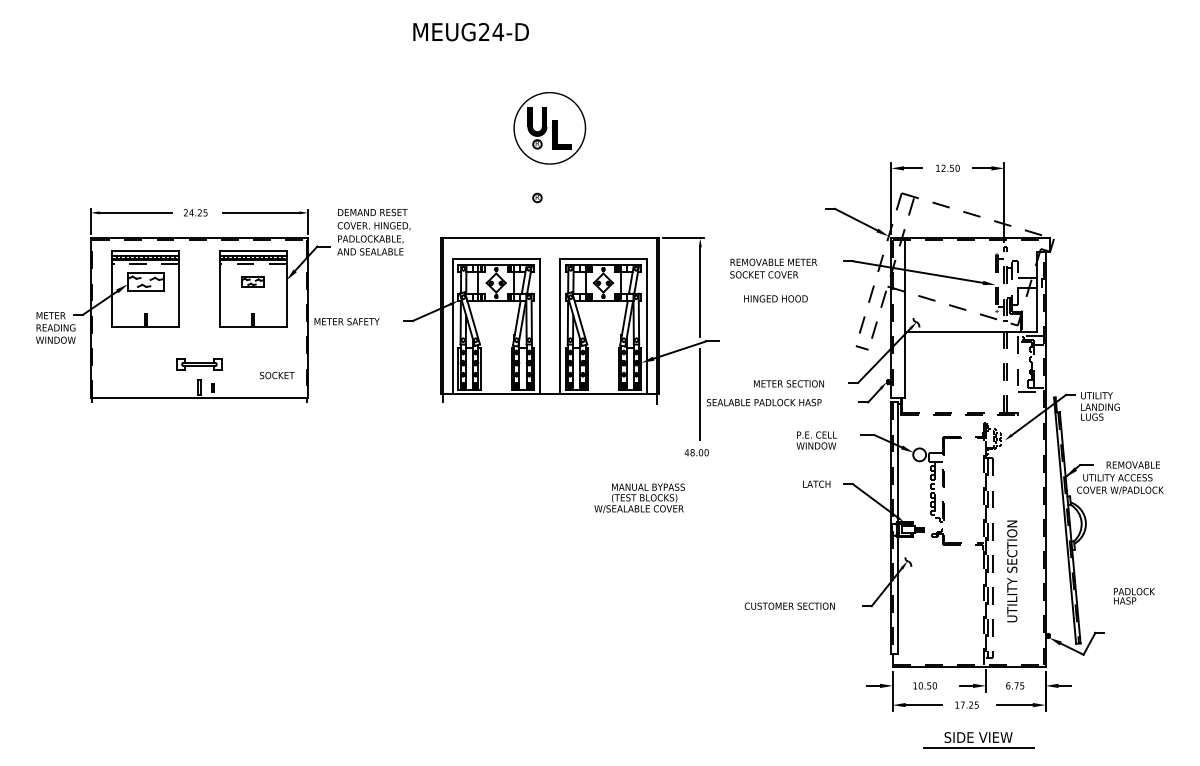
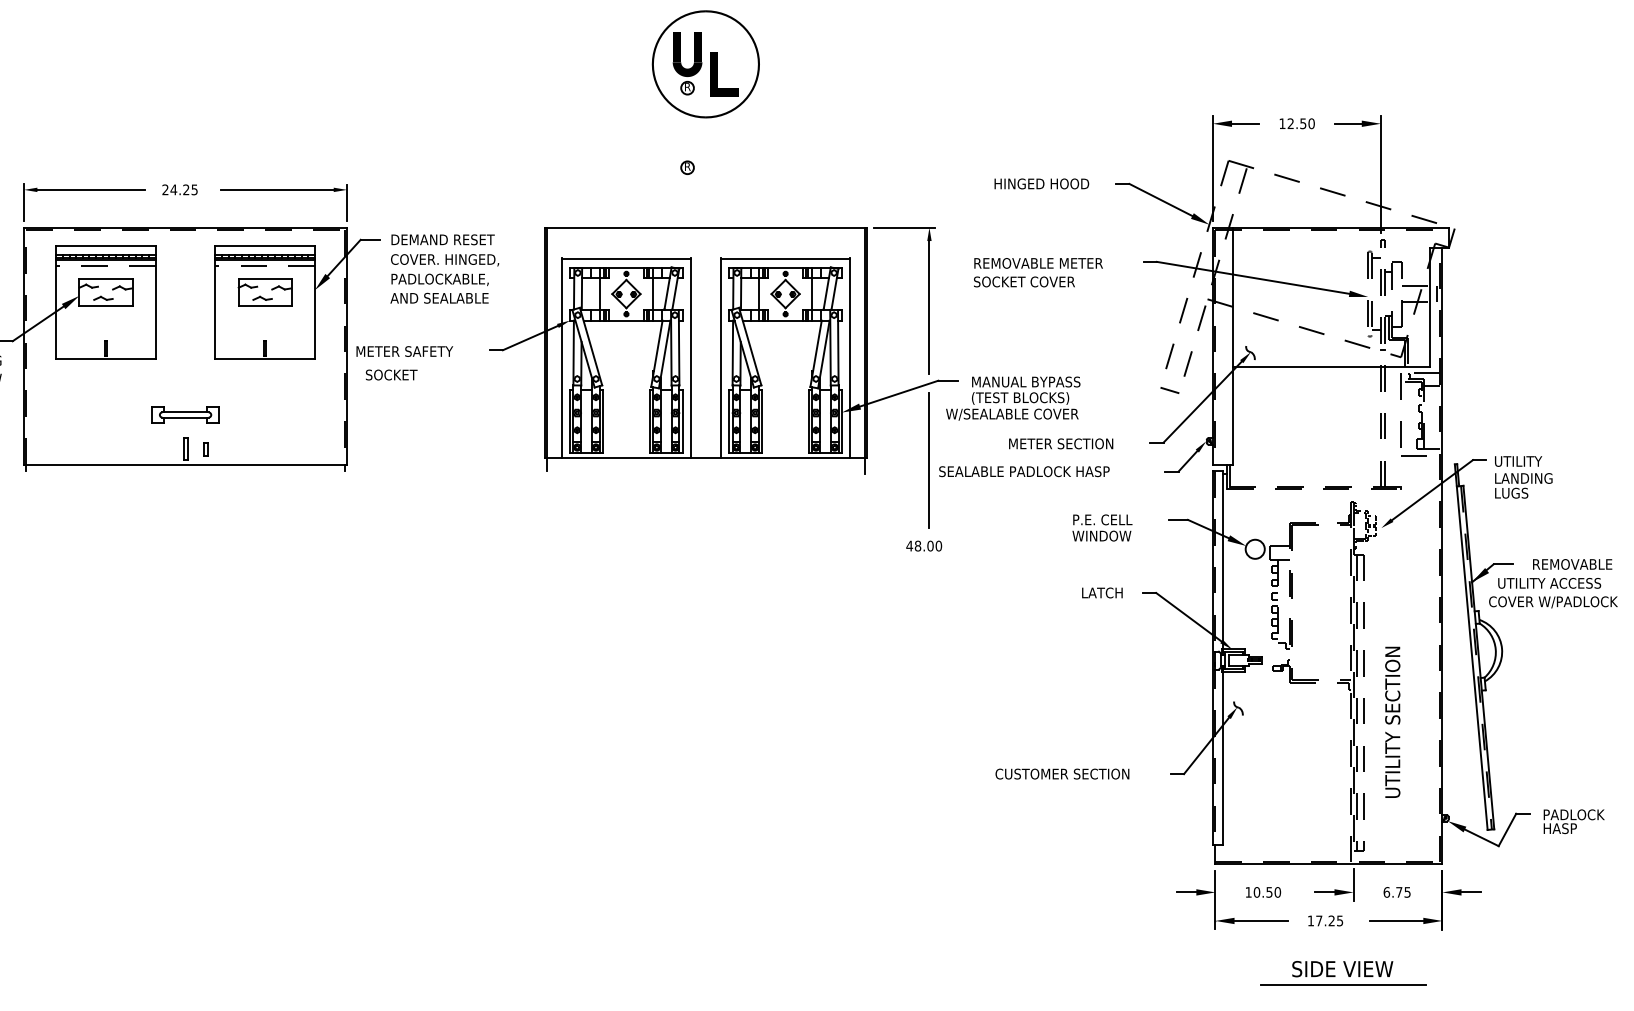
text: (373, 231) -> (444, 268), moved
part: (252, 281) -> (264, 291), size x1.67
text: (775, 298) -> (1041, 183), moved
text: (276, 375) -> (390, 374), moved
text: (639, 498) -> (1012, 398), moved
text: (1134, 596) -> (1574, 822), moved

